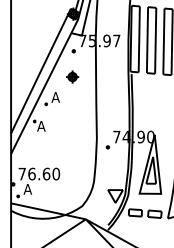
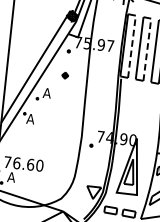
line: (139, 39) -> (132, 46), solid -> dashed
line: (155, 40) -> (147, 49), solid -> dashed
part: (72, 76) -> (65, 75), size x0.6

